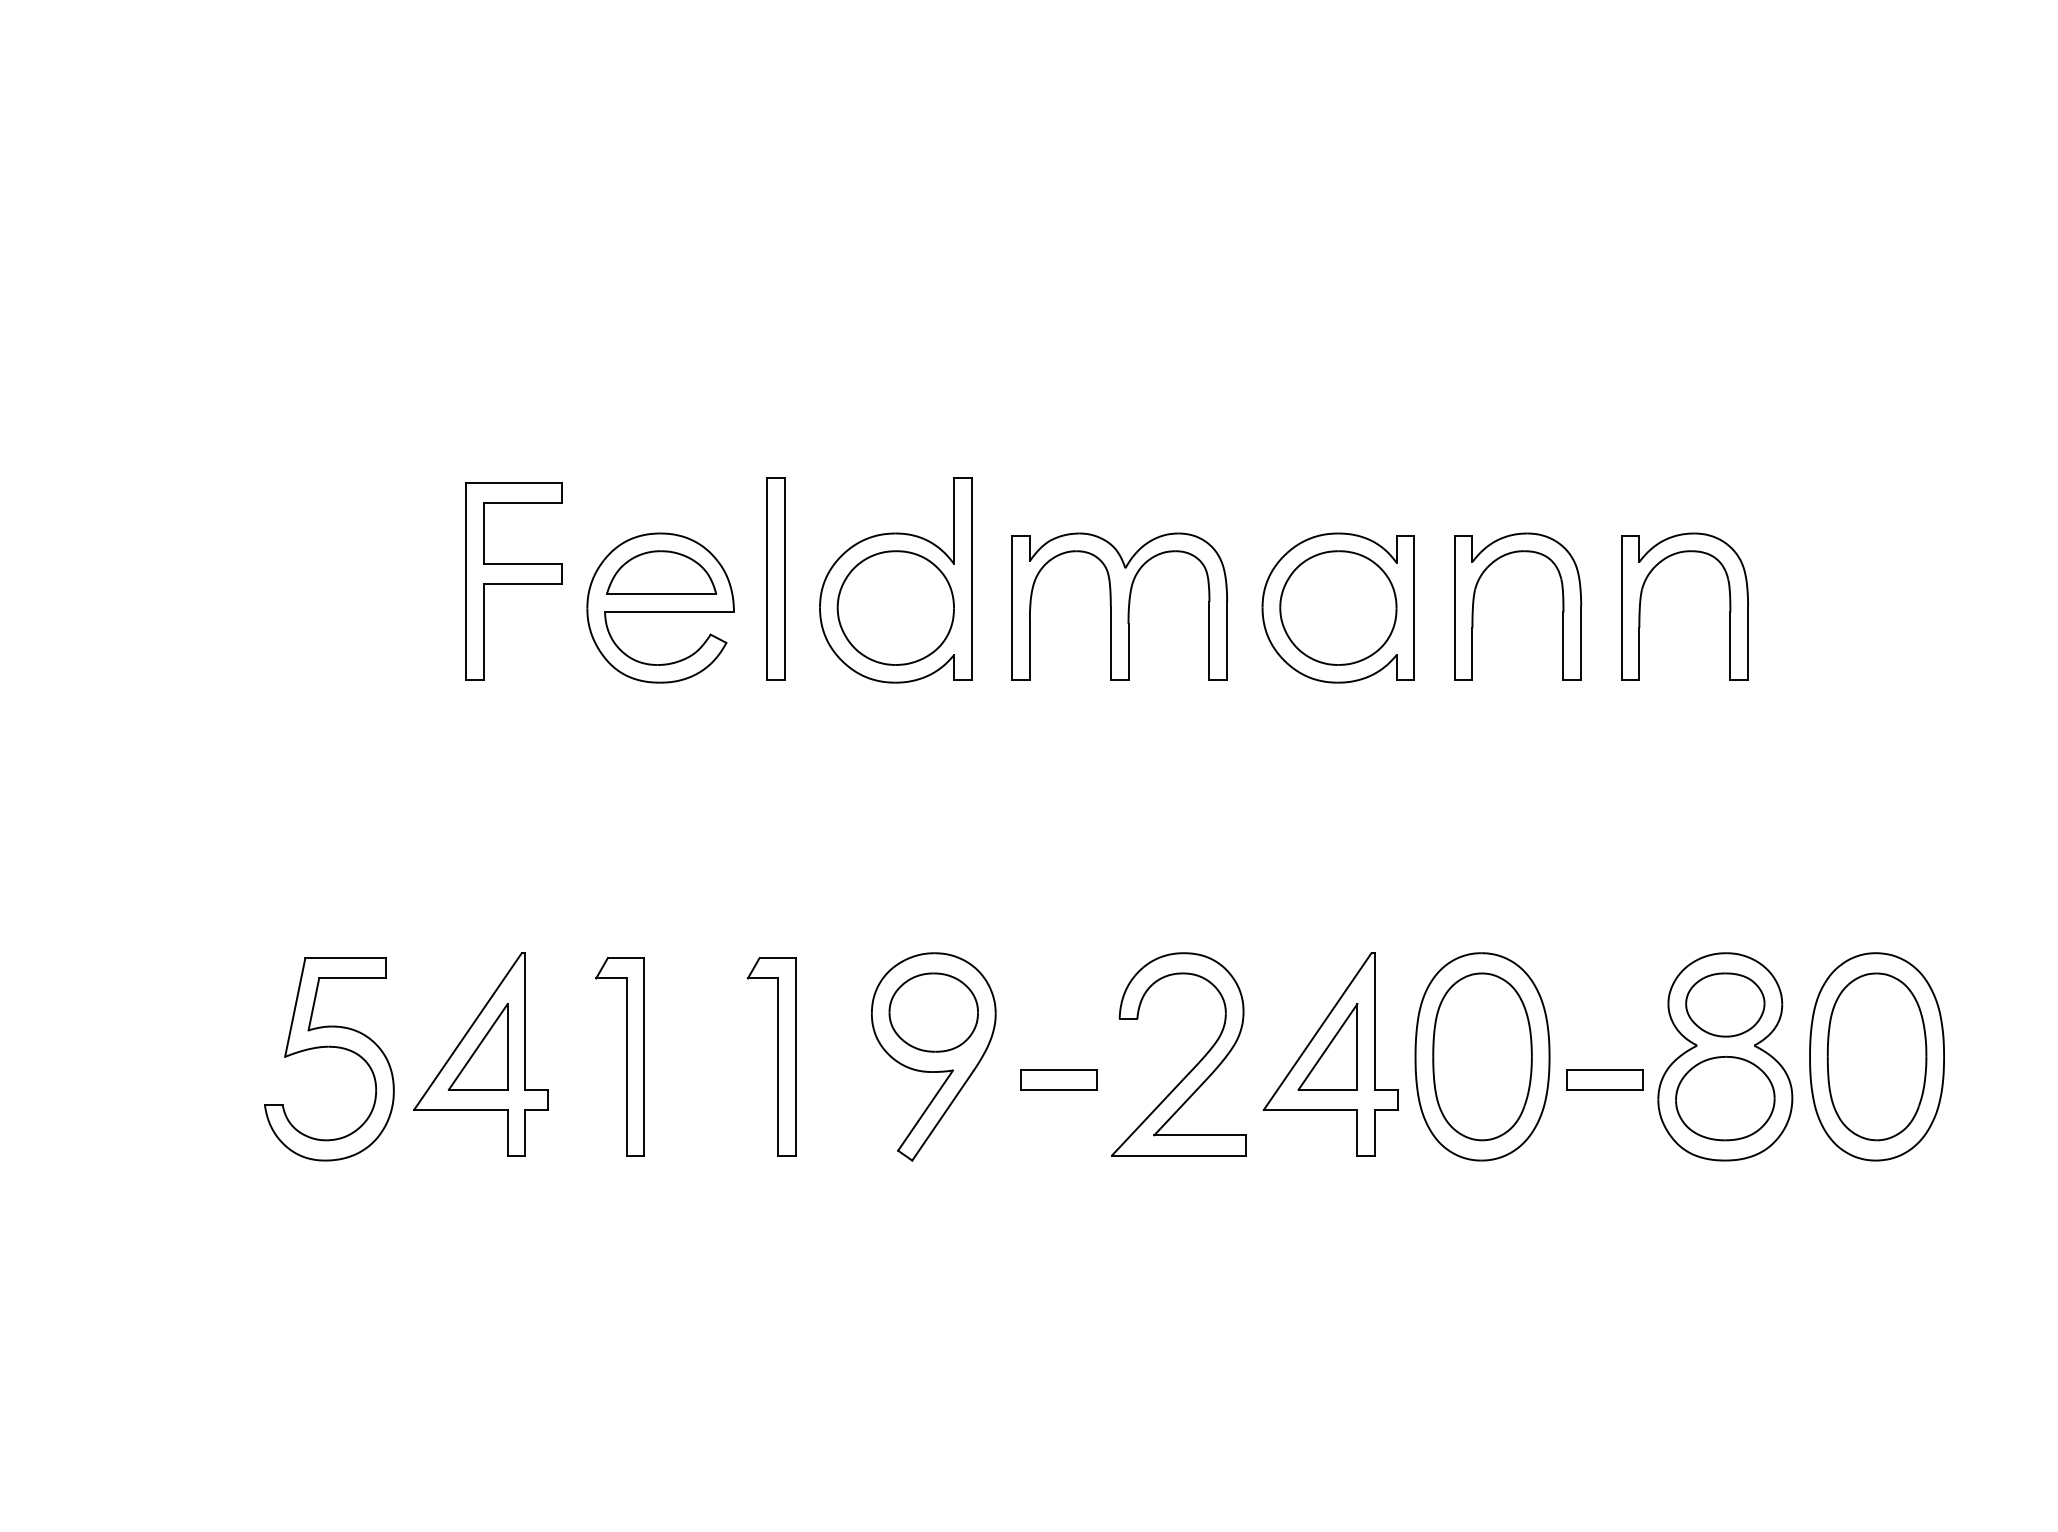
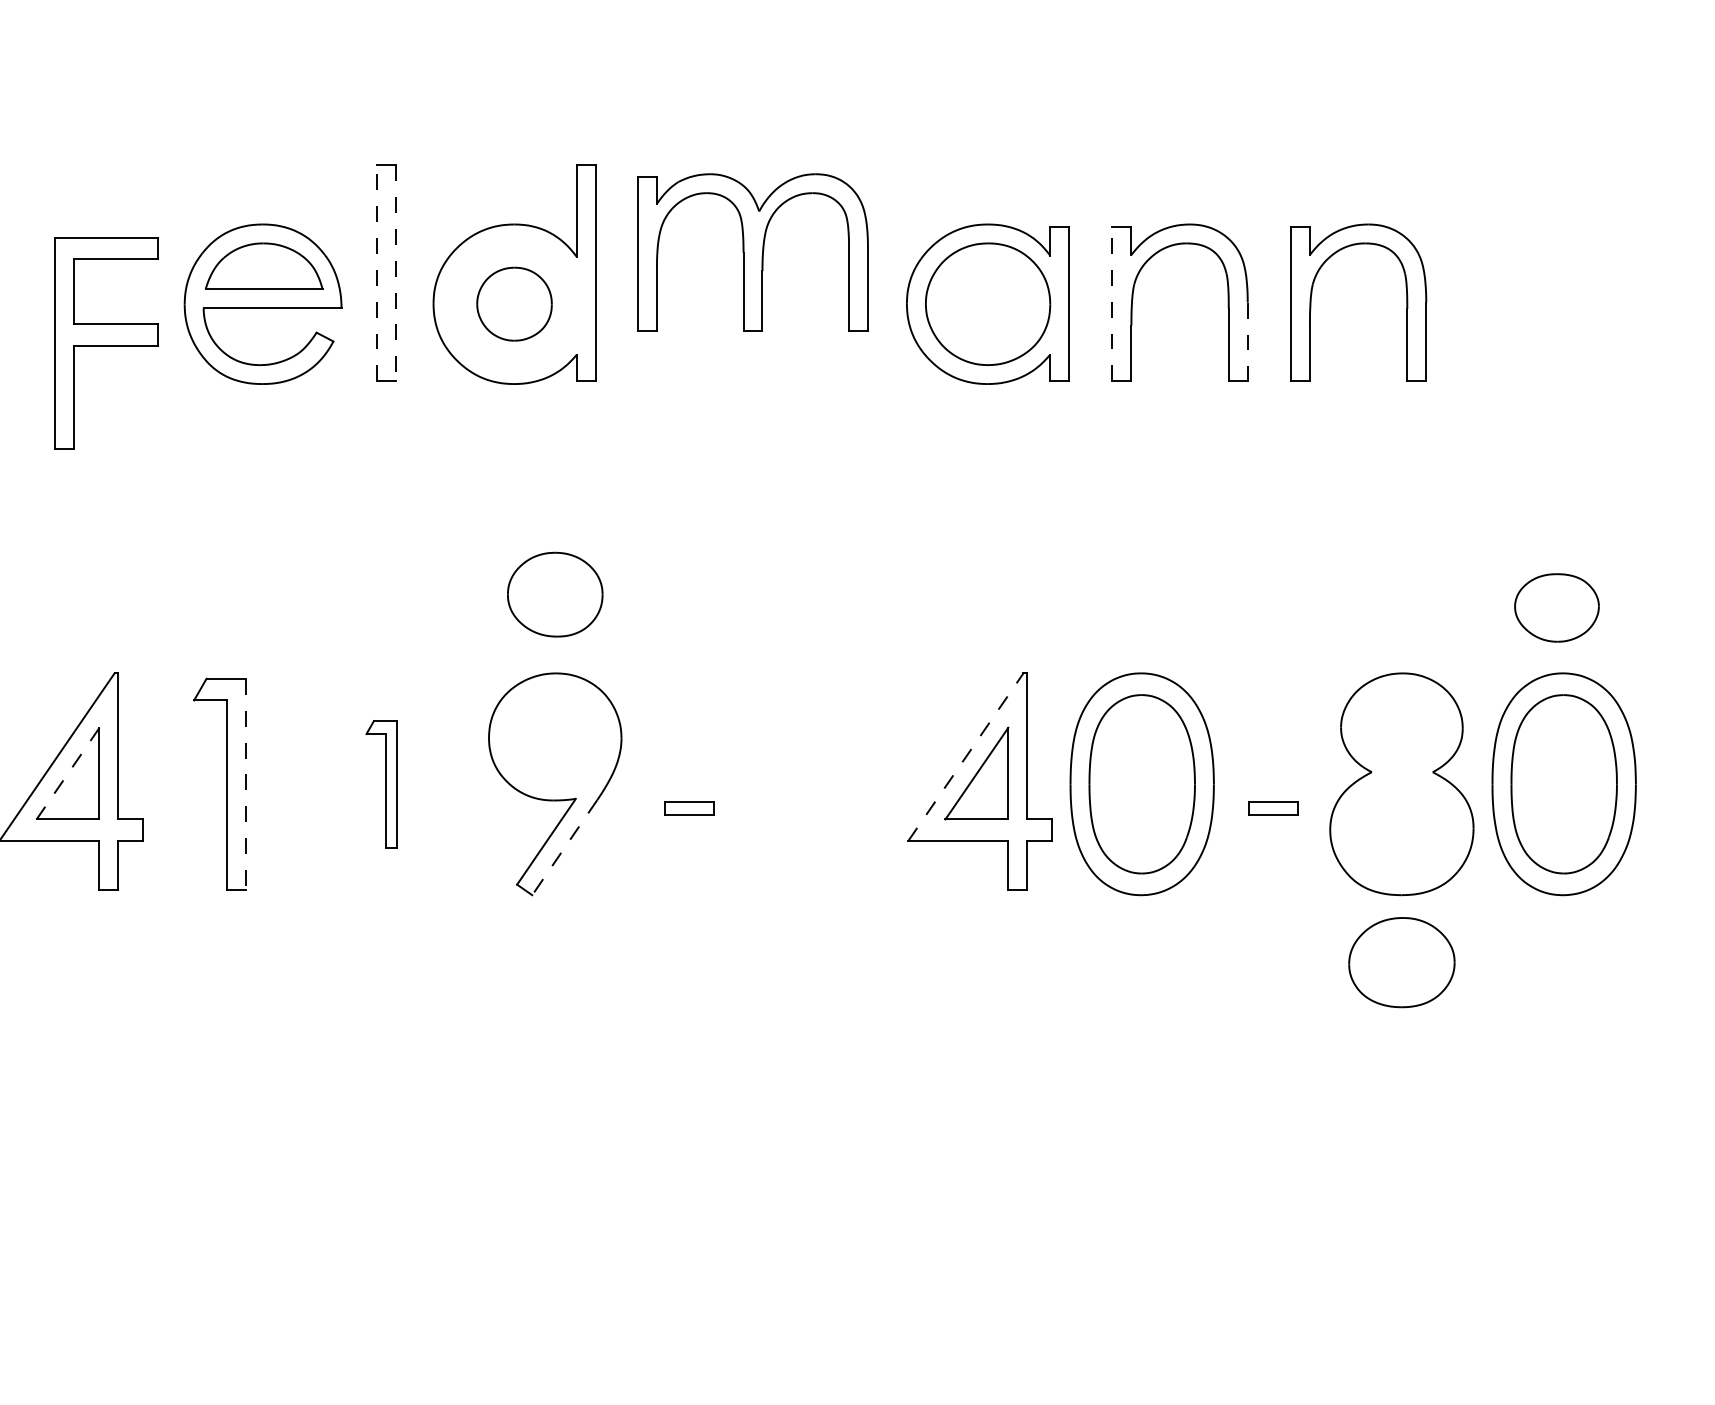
line: (766, 578) -> (376, 272), solid -> dashed
line: (784, 579) -> (395, 273), solid -> dashed
part: (513, 581) -> (105, 343), moved
part: (1119, 606) -> (752, 252), moved
part: (895, 607) -> (514, 303), size x0.6
line: (1454, 607) -> (1112, 303), solid -> dashed
line: (1581, 643) -> (1248, 342), solid -> dashed
part: (1725, 1004) -> (1557, 607), moved
part: (933, 1012) -> (554, 594), moved
line: (1317, 1031) -> (965, 757), solid -> dashed
line: (478, 1046) -> (68, 773), solid -> dashed
line: (644, 1056) -> (245, 783), solid -> dashed
part: (771, 1056) -> (381, 783), size x0.6
part: (1192, 1068) -> (831, 796), removed
part: (1058, 1079) -> (688, 808), size x0.6
part: (1604, 1079) -> (1272, 808), size x0.6
part: (1725, 1098) -> (1402, 962), moved
line: (942, 1116) -> (564, 848), solid -> dashed

